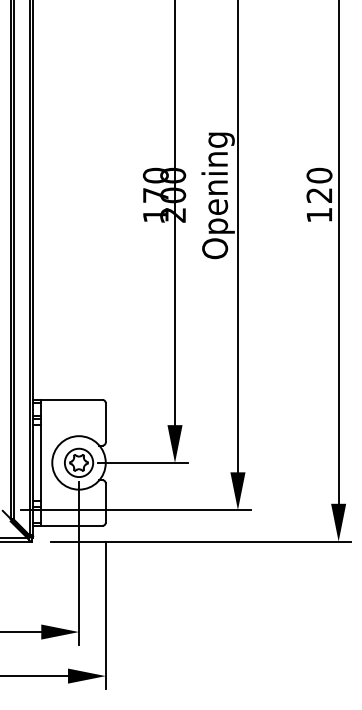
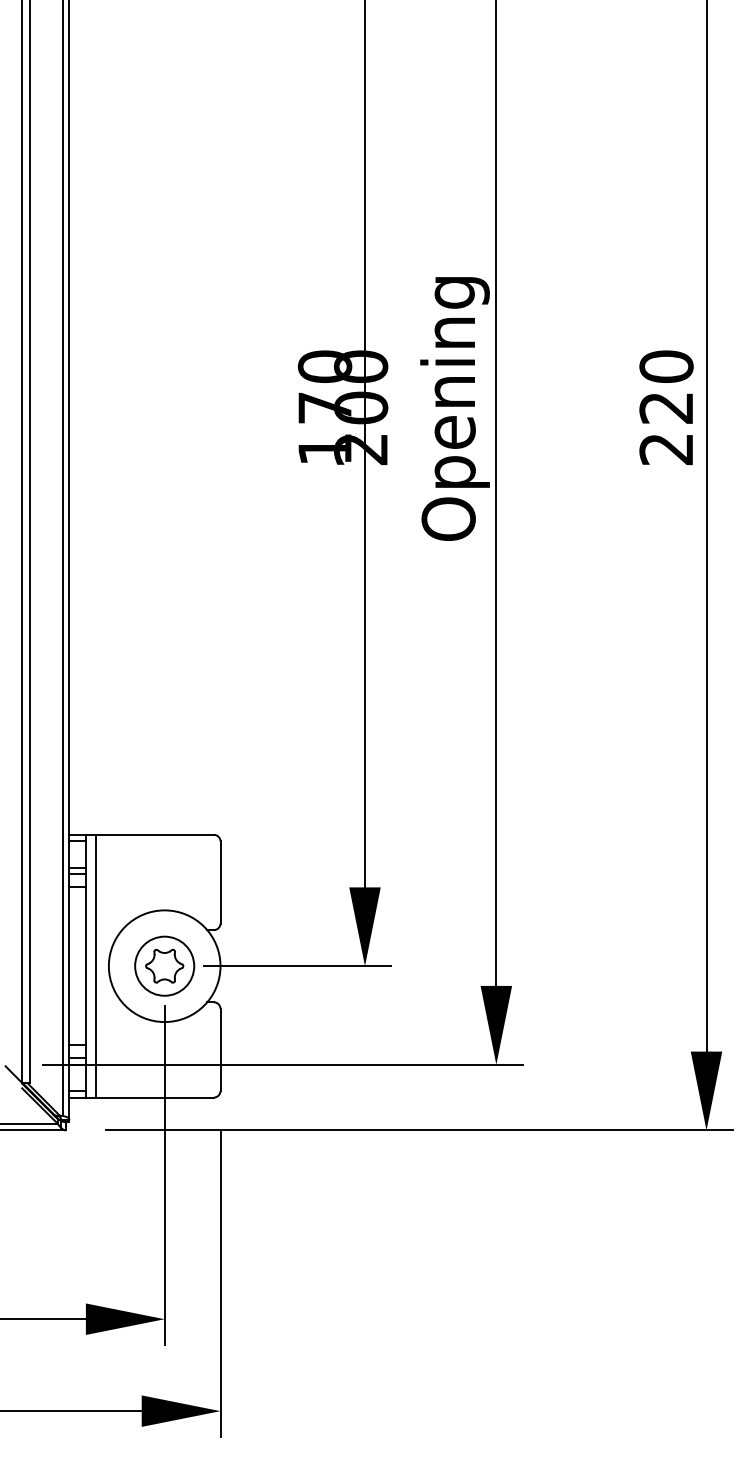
text: (318, 215) -> (664, 449), 120 -> 220
line: (45, 462) -> (94, 965), added

